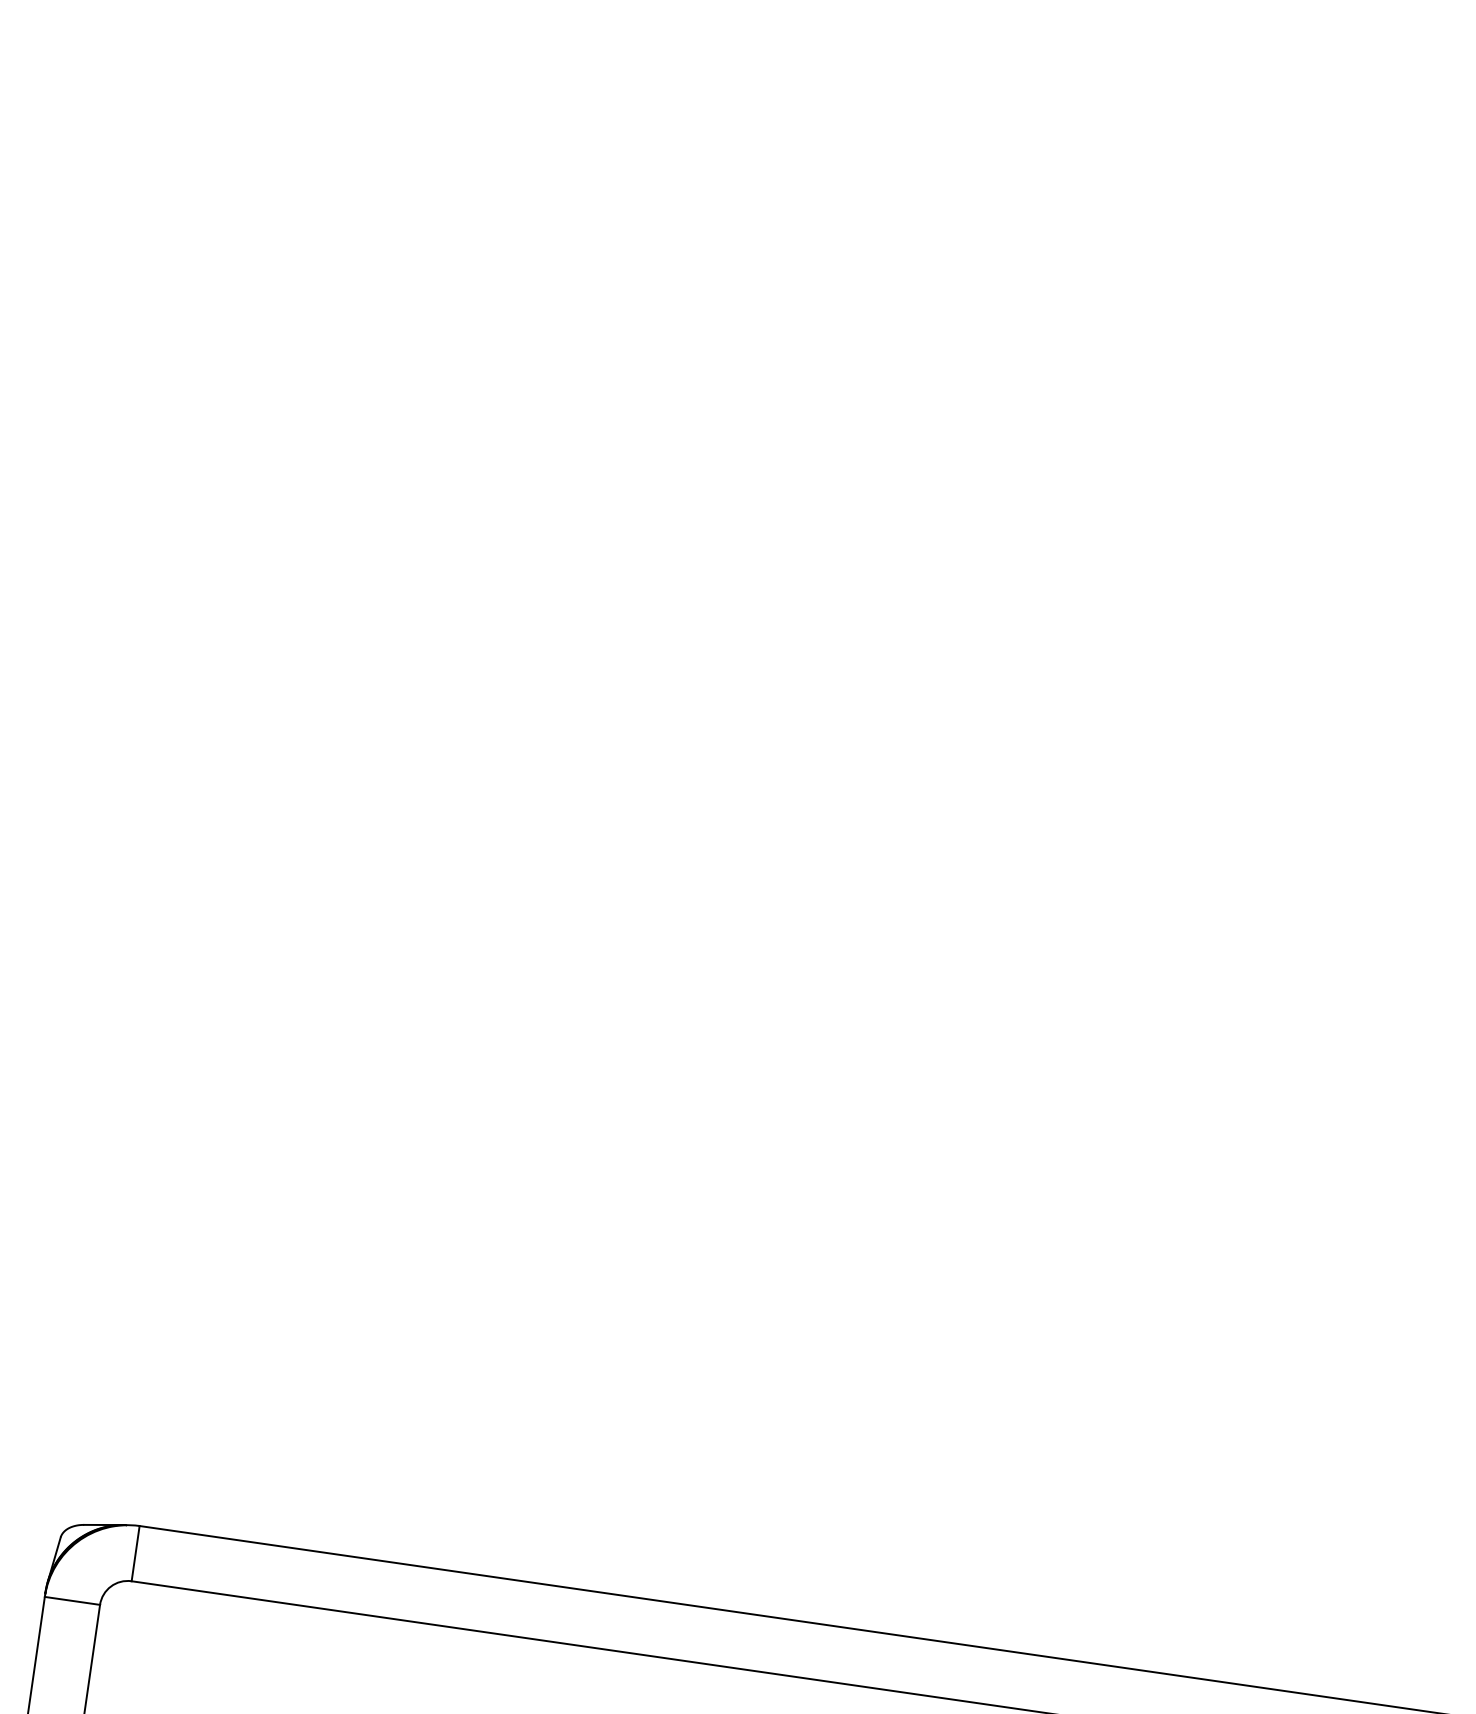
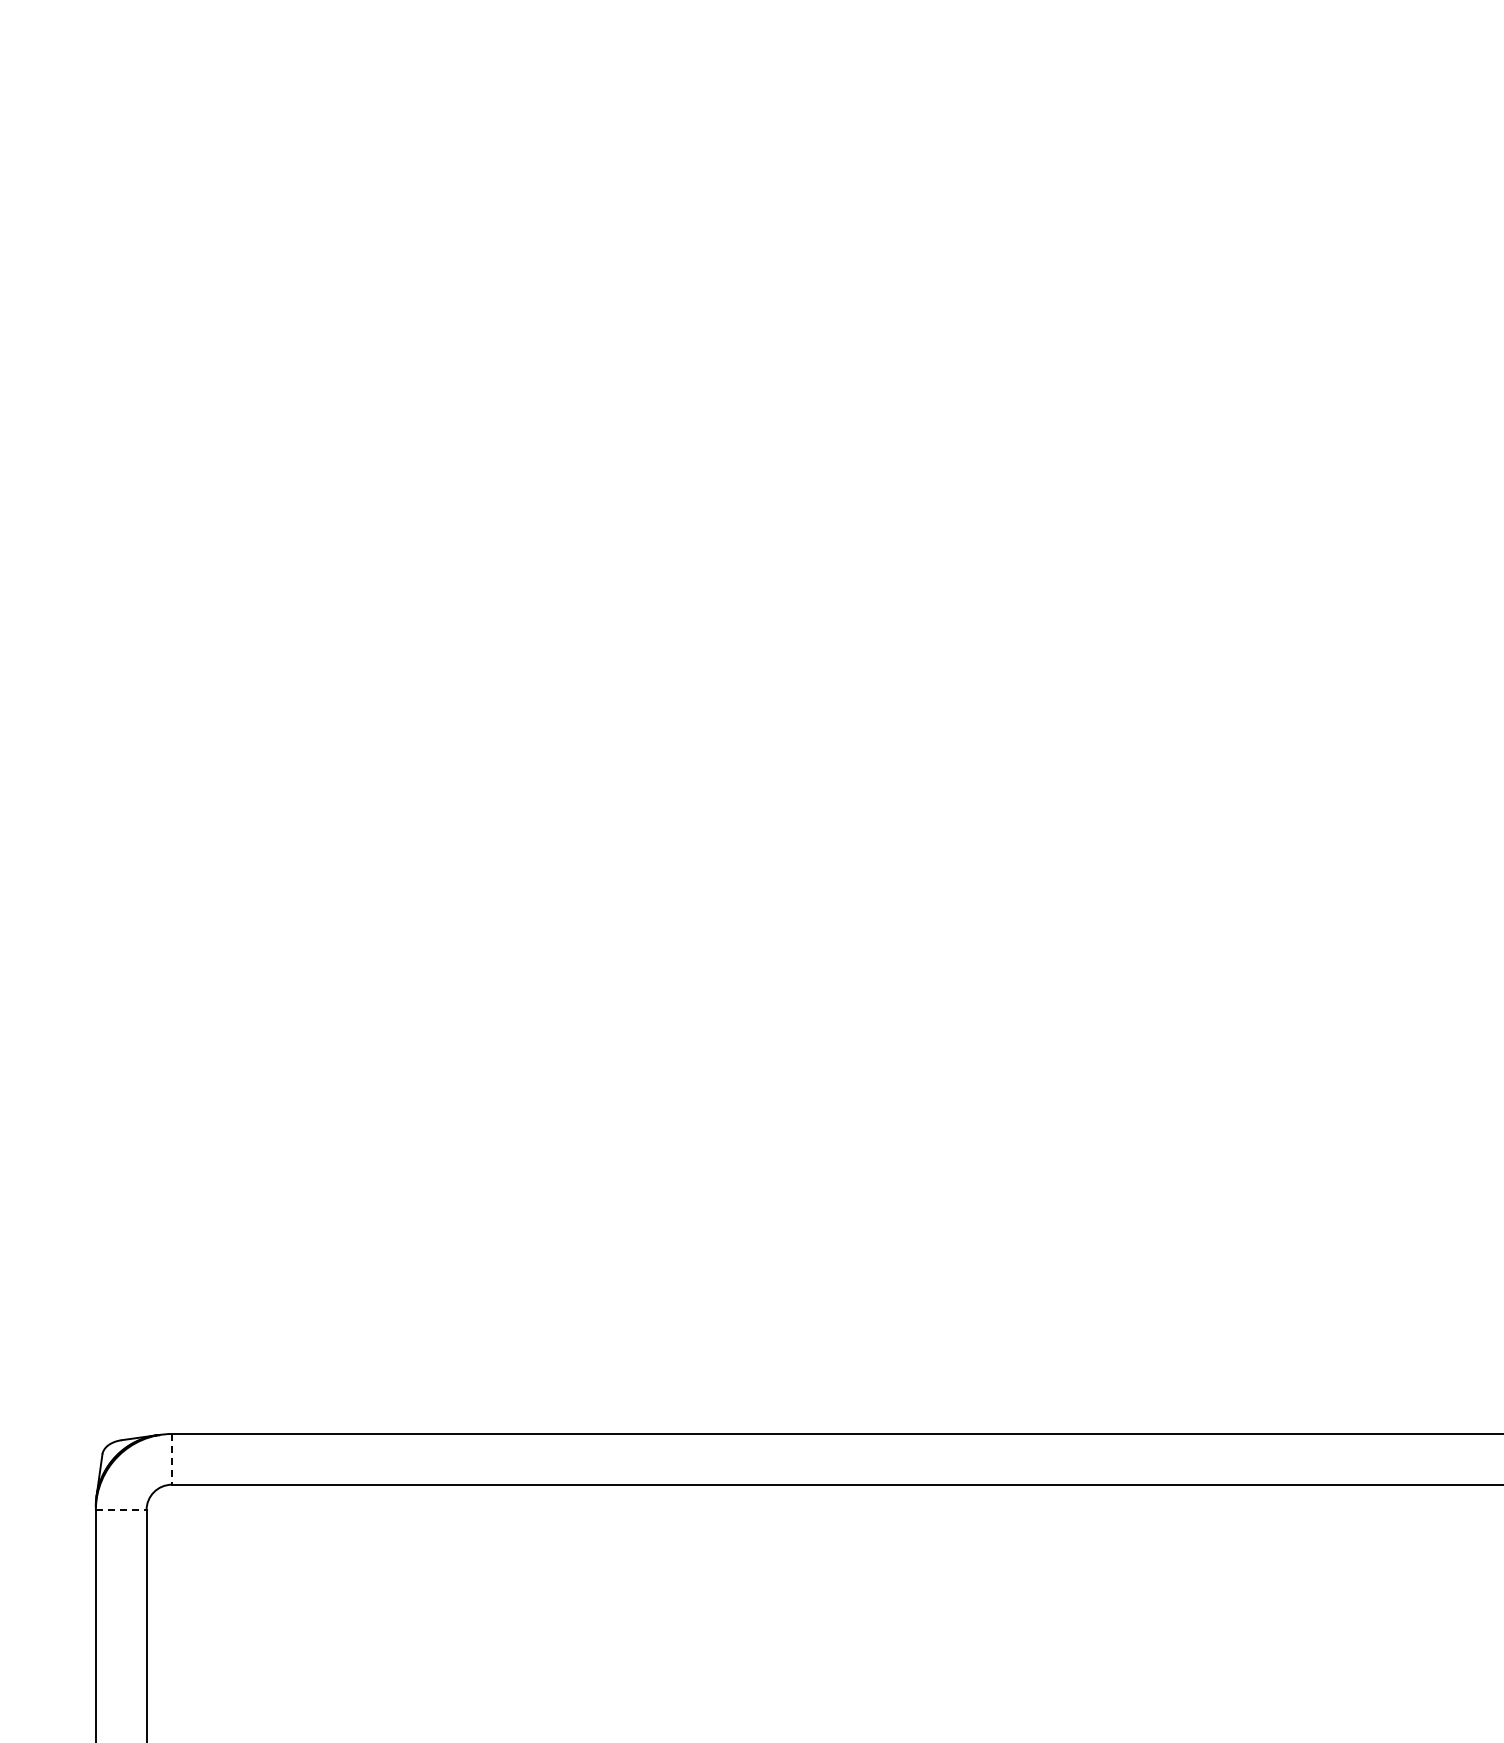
line: (135, 1553) -> (171, 1459), solid -> dashed
line: (72, 1601) -> (121, 1510), solid -> dashed

